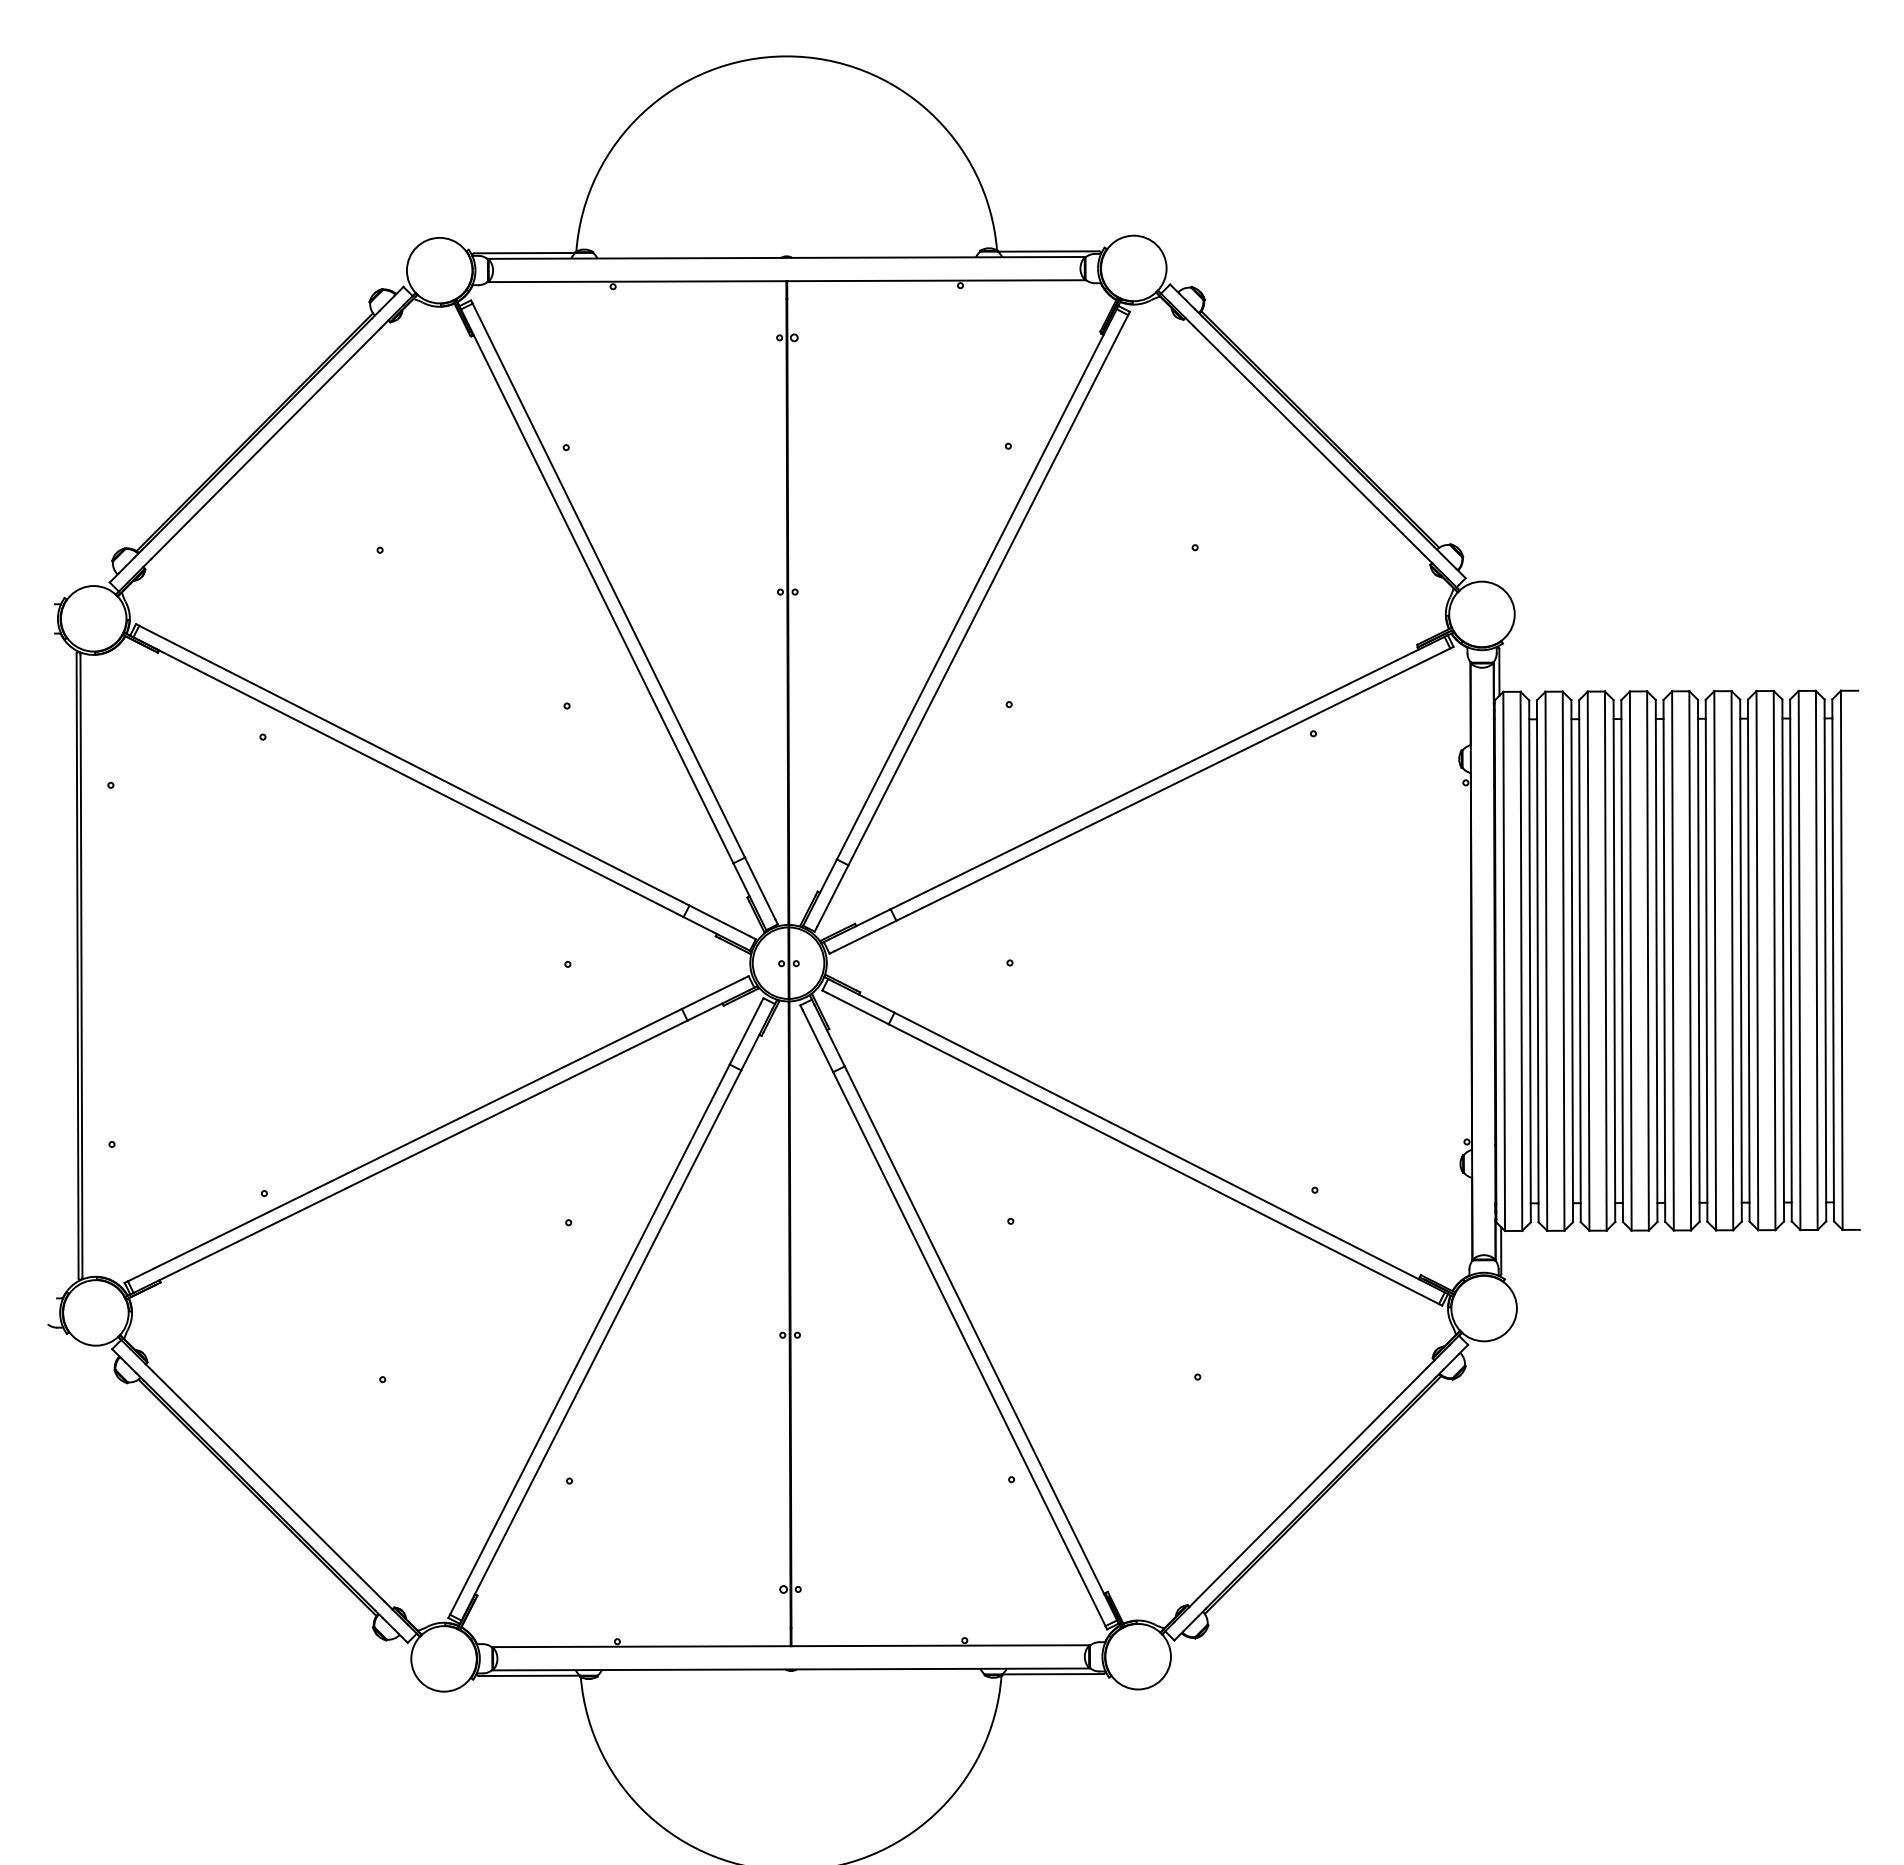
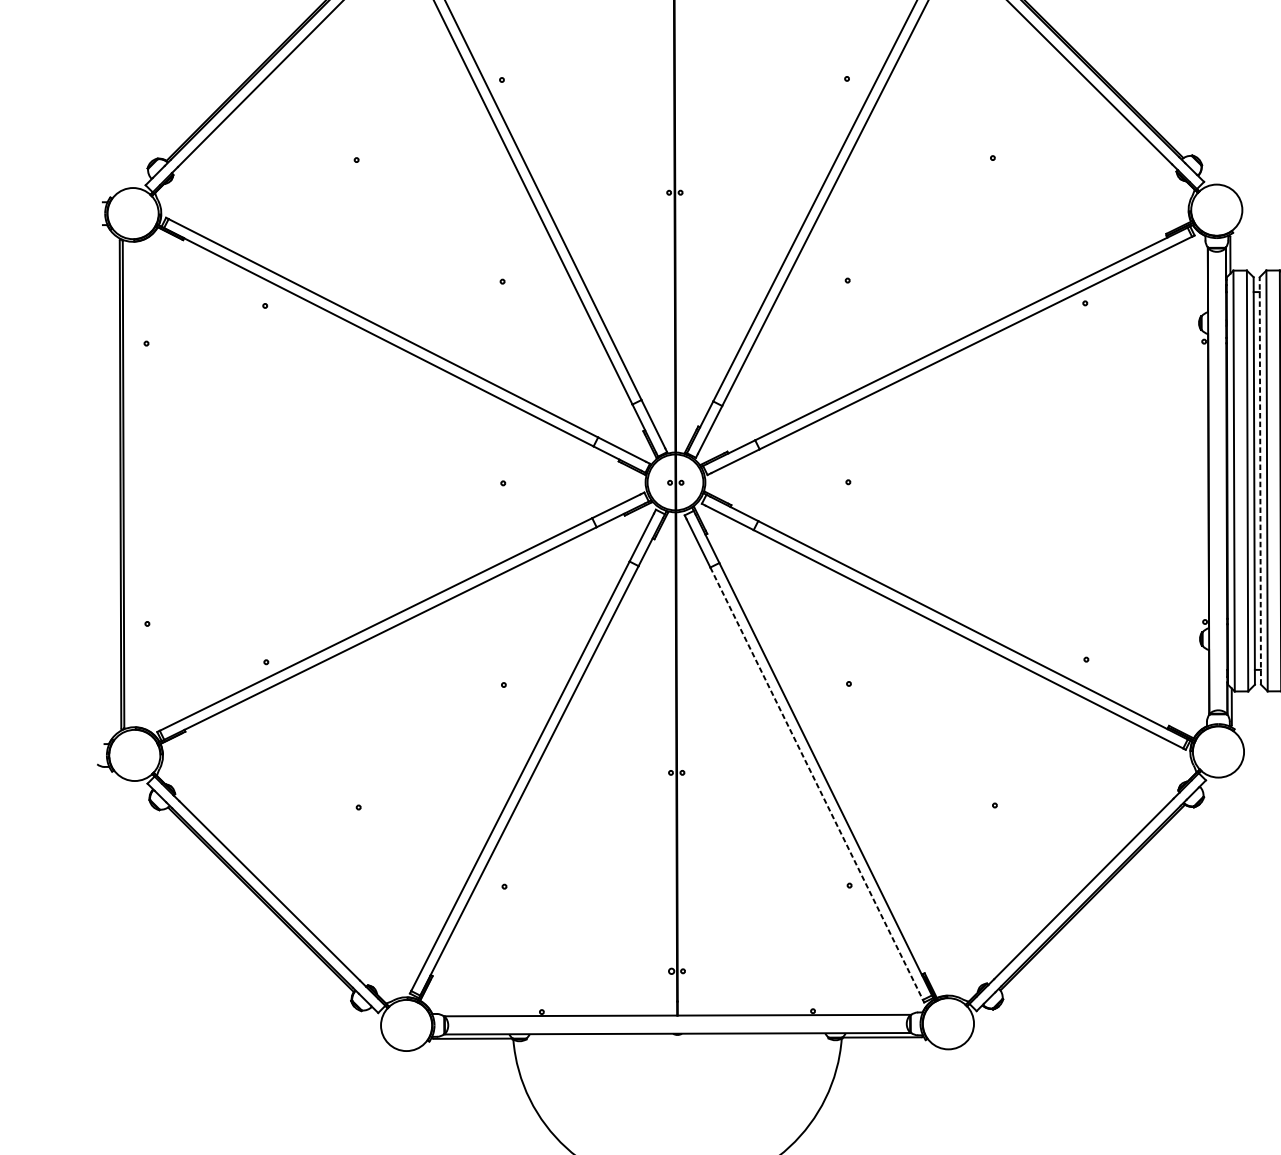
line: (1537, 961) -> (1260, 481), solid -> dashed
line: (969, 1349) -> (816, 783), solid -> dashed

